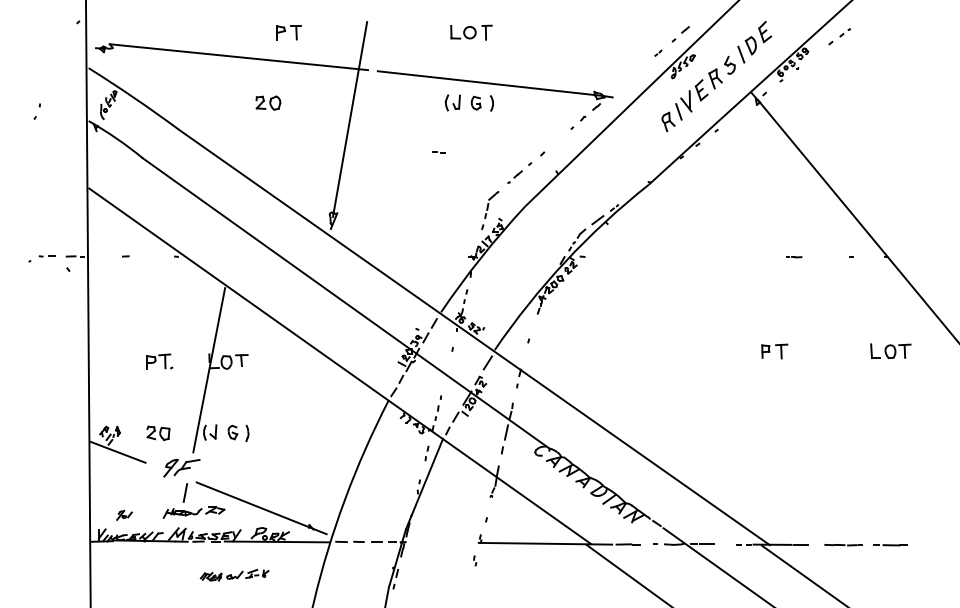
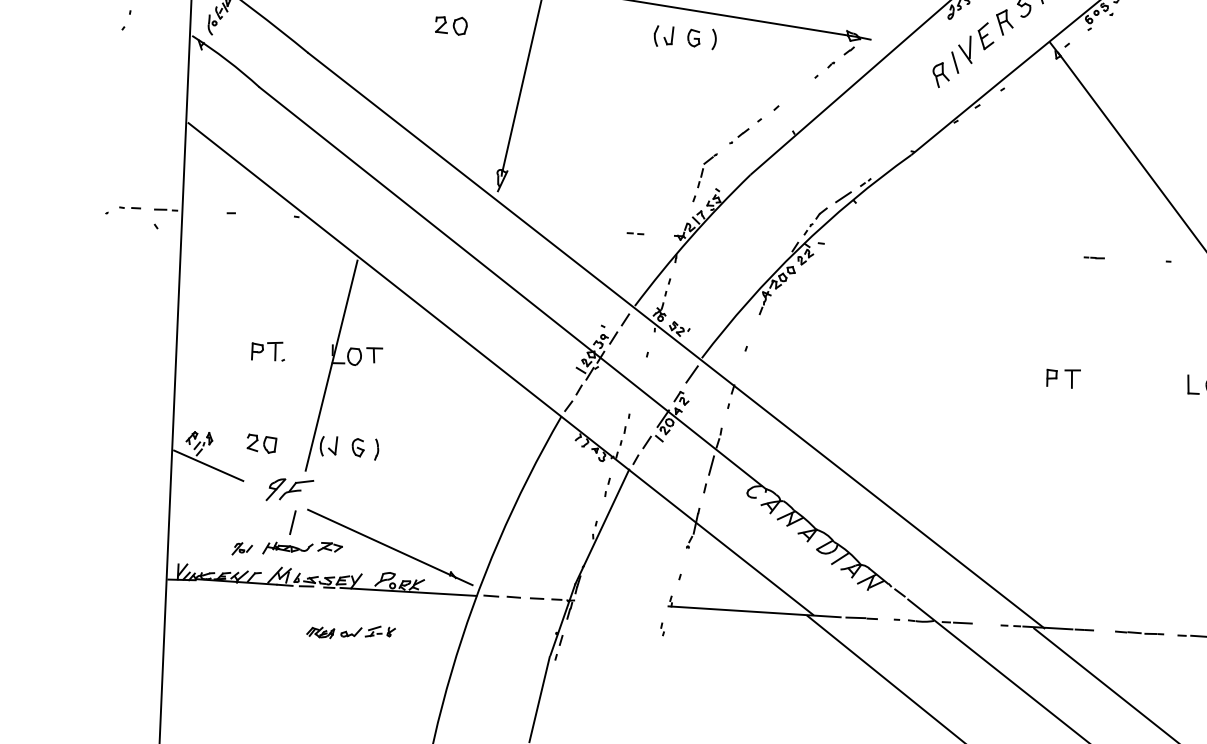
part: (268, 102) -> (451, 25), moved
line: (437, 152) -> (633, 233), moved
part: (124, 514) -> (242, 547), moved

